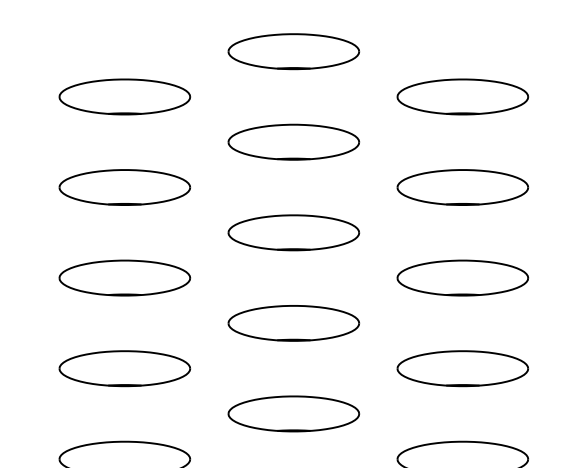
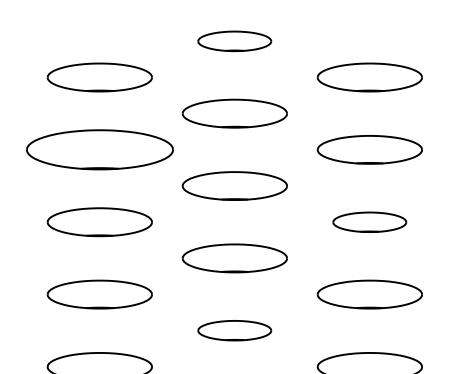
part: (293, 51) -> (234, 41), size x0.7
part: (124, 187) -> (99, 149), size x1.4
part: (462, 278) -> (369, 222), size x0.7
part: (293, 413) -> (234, 330), size x0.7

